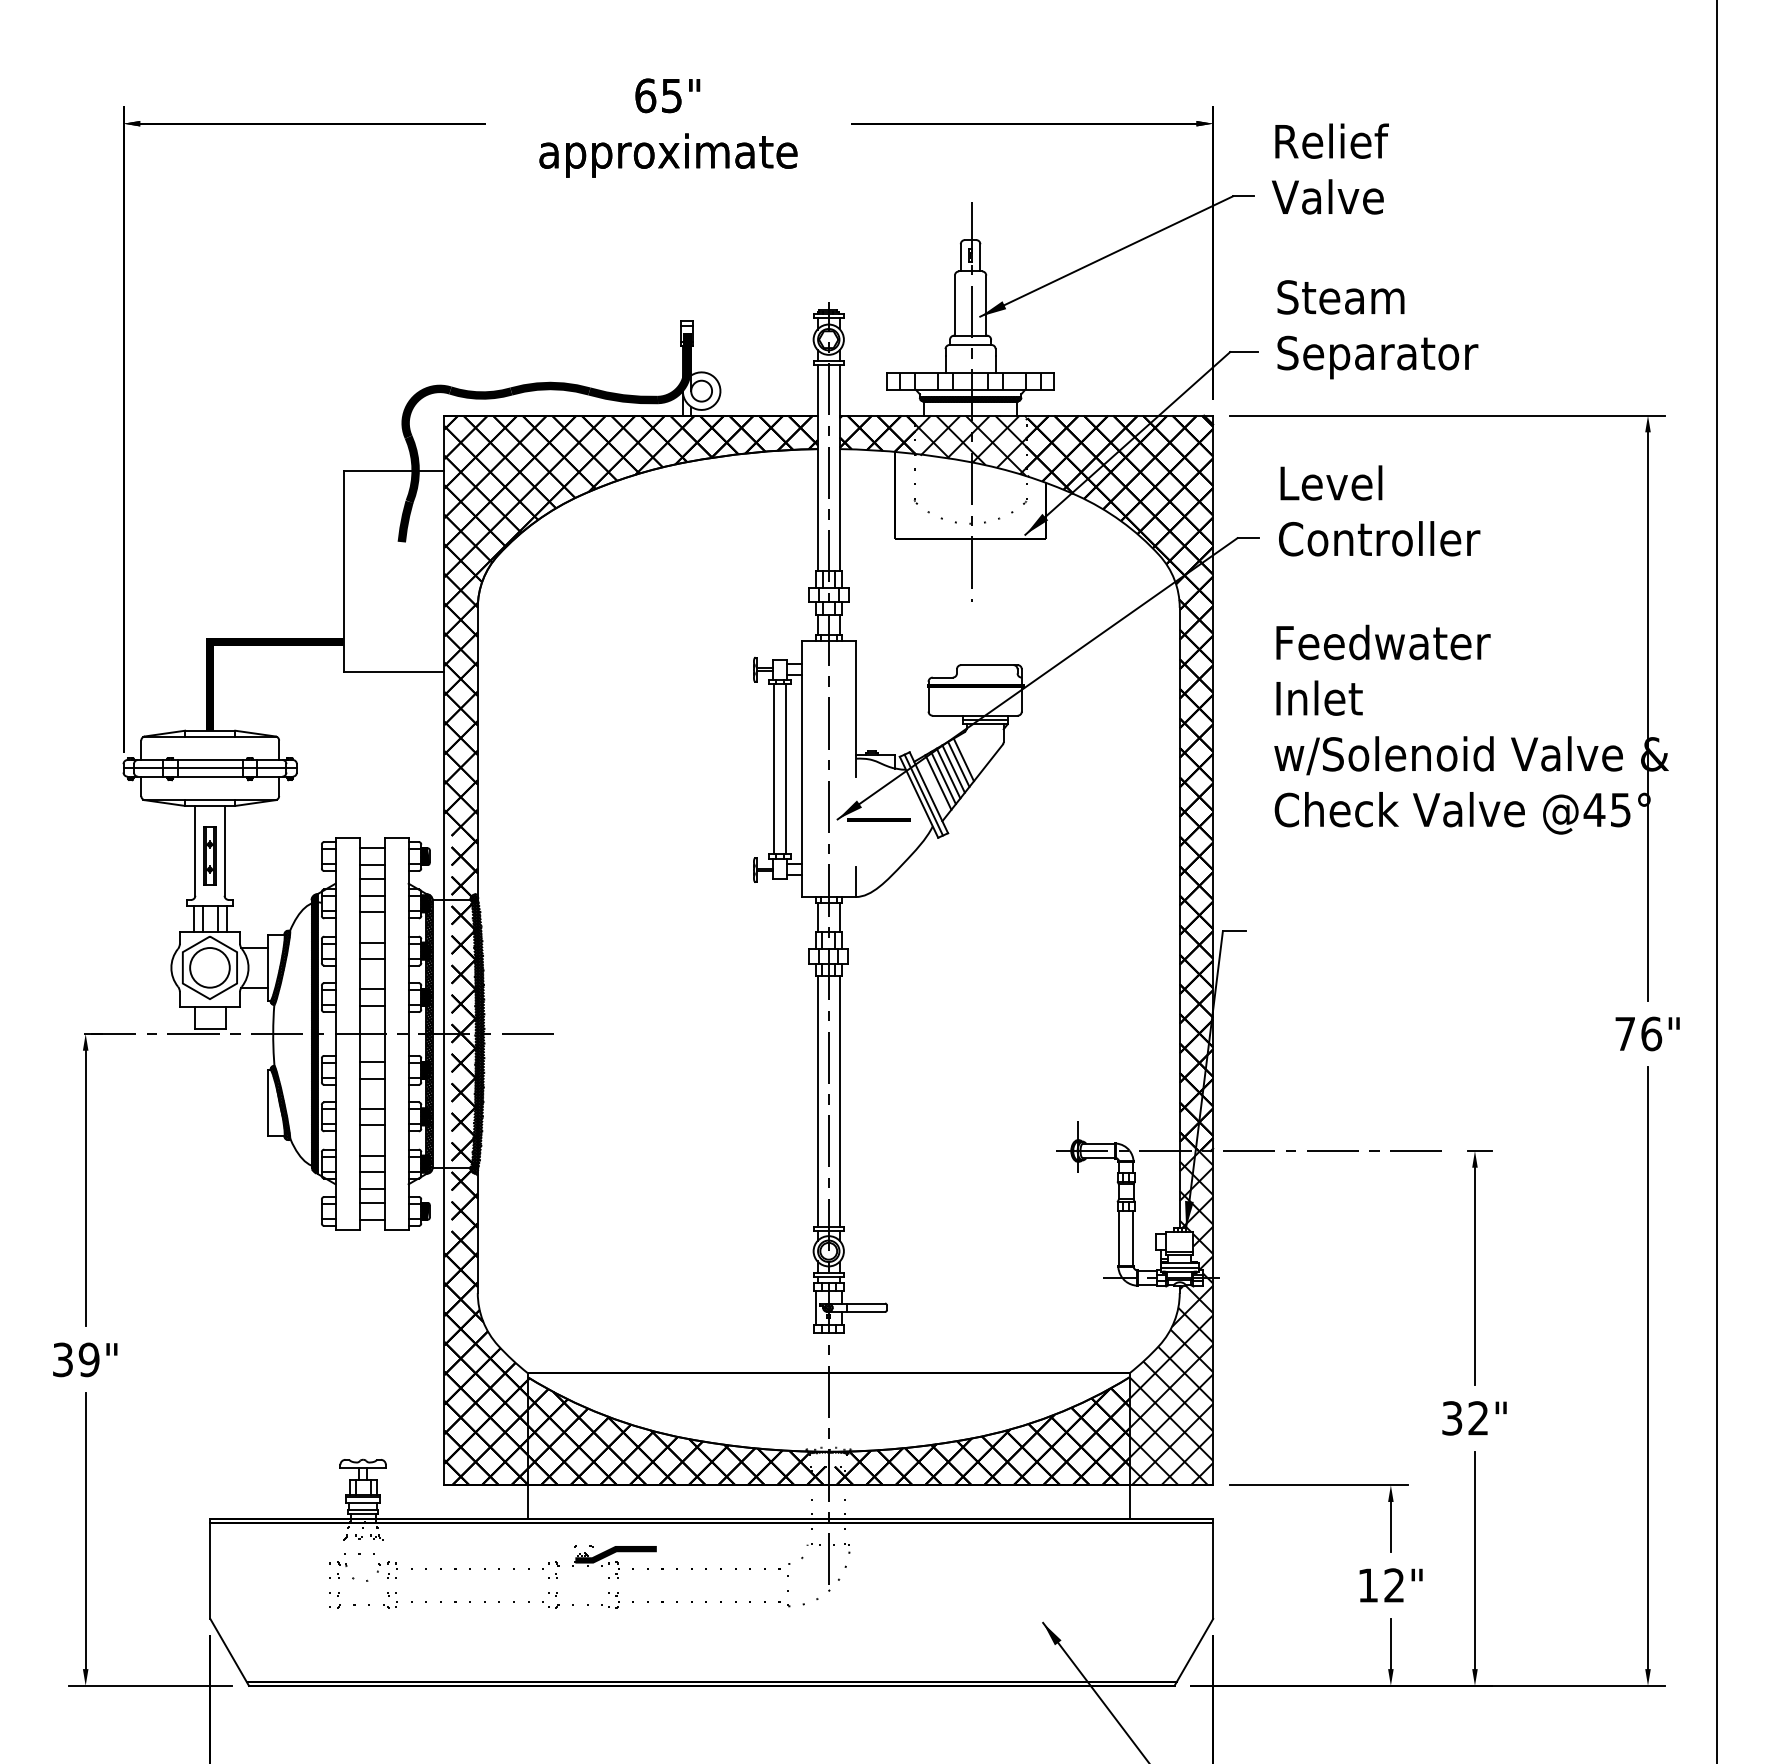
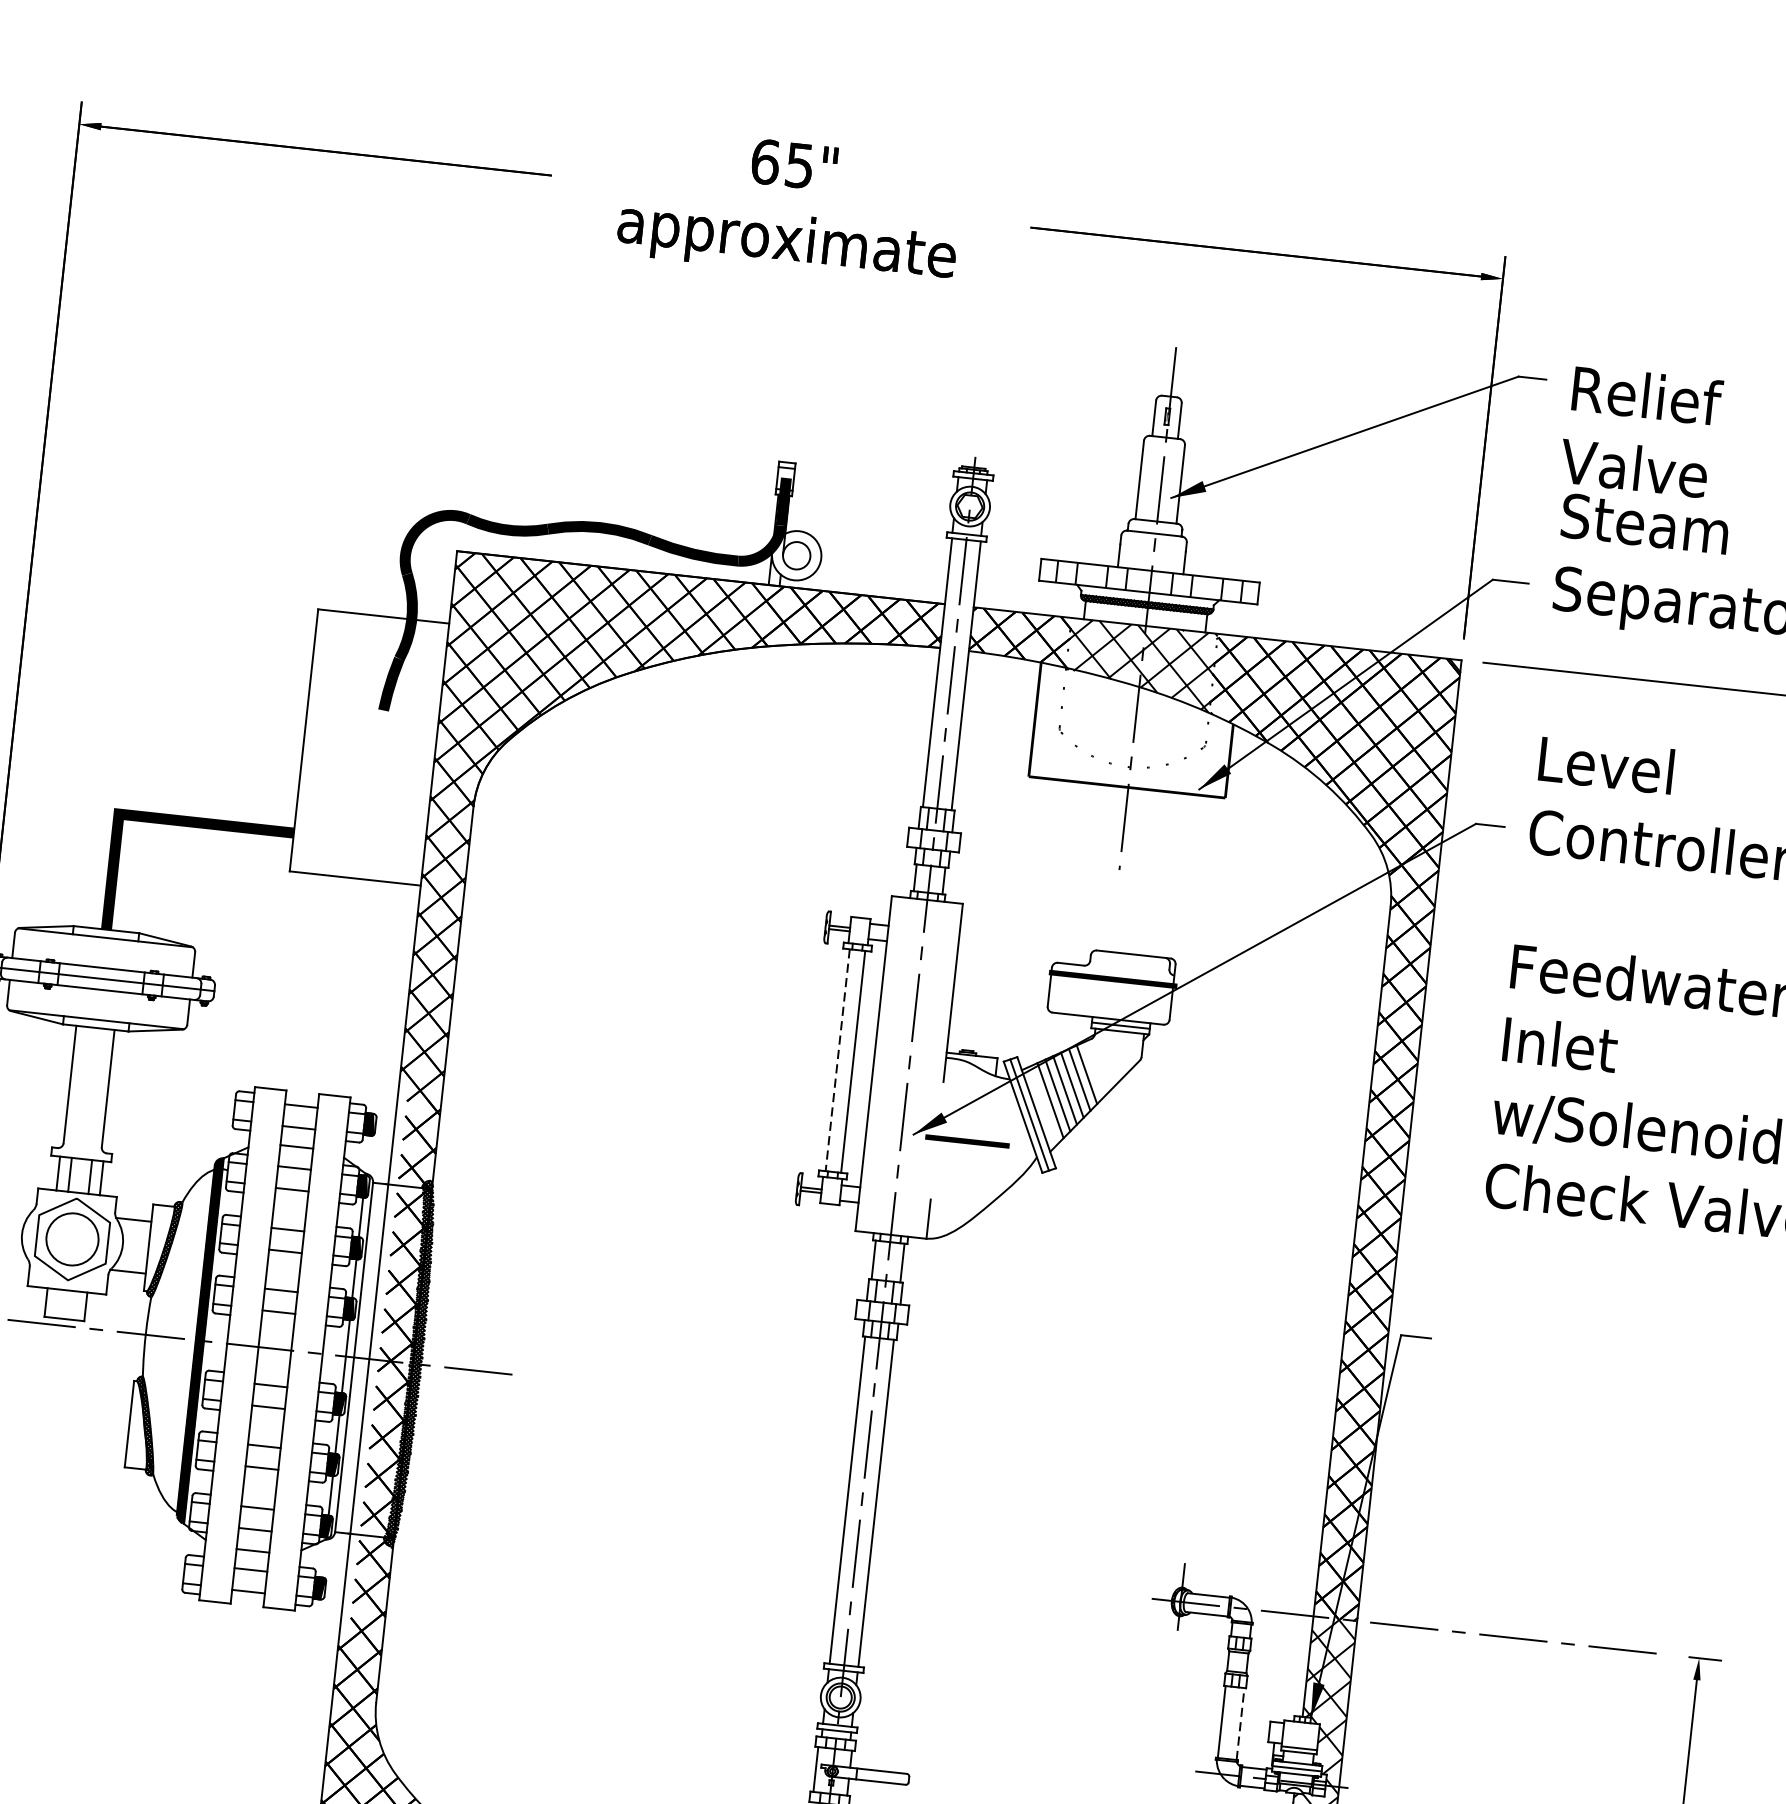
text: (1330, 168) -> (1641, 431), moved
line: (774, 769) -> (838, 1060), solid -> dashed
part: (209, 855) -> (87, 1092), removed
hatch: (429, 1033) -> (349, 1356), removed
line: (1133, 1238) -> (1240, 1724), solid -> dashed

